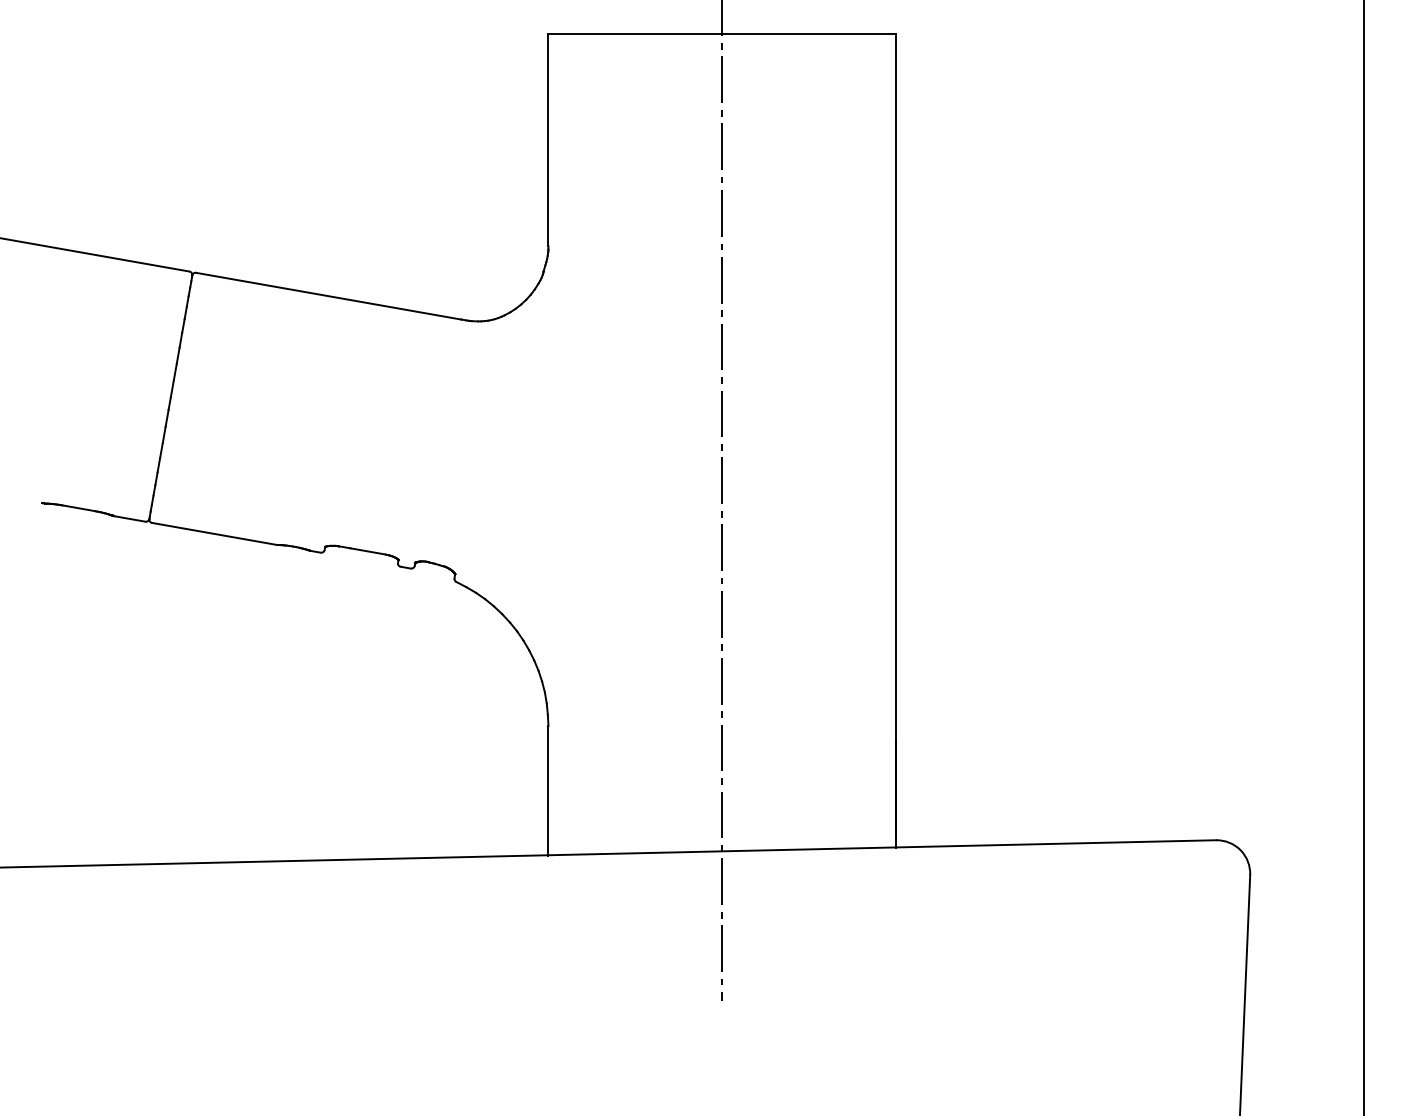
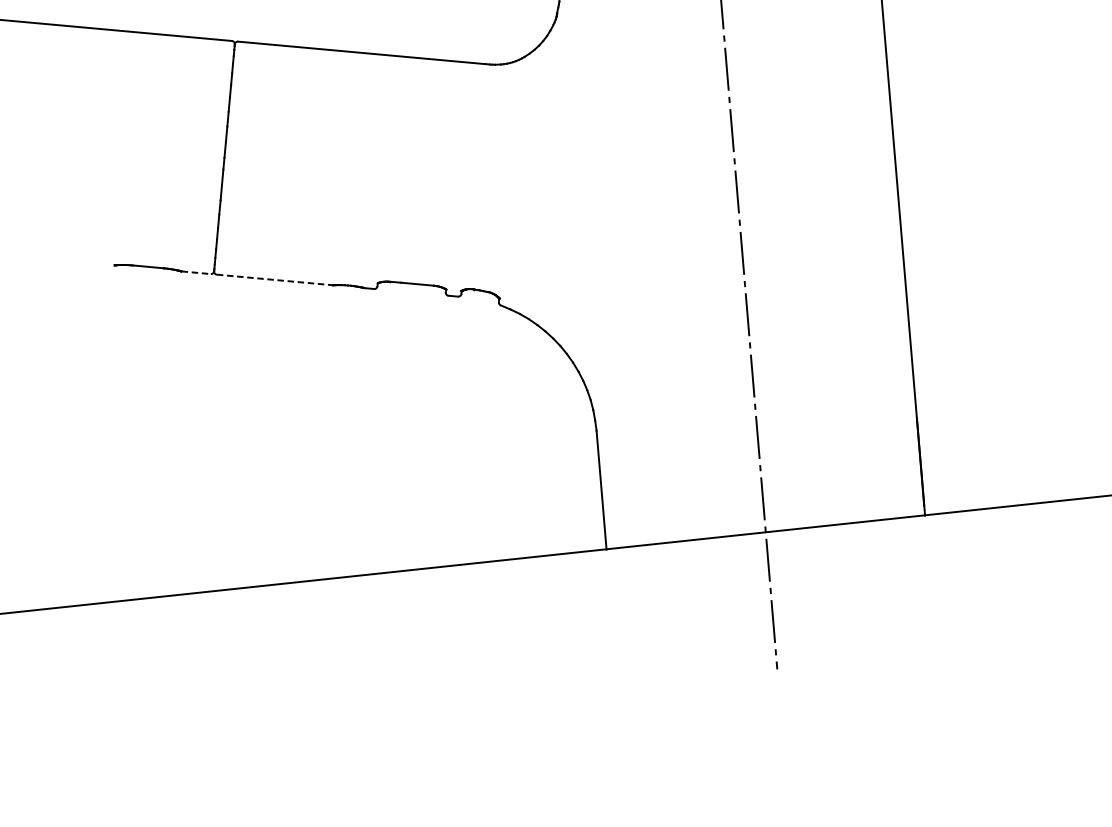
line: (129, 518) -> (195, 272), solid -> dashed
line: (214, 534) -> (275, 280), solid -> dashed

